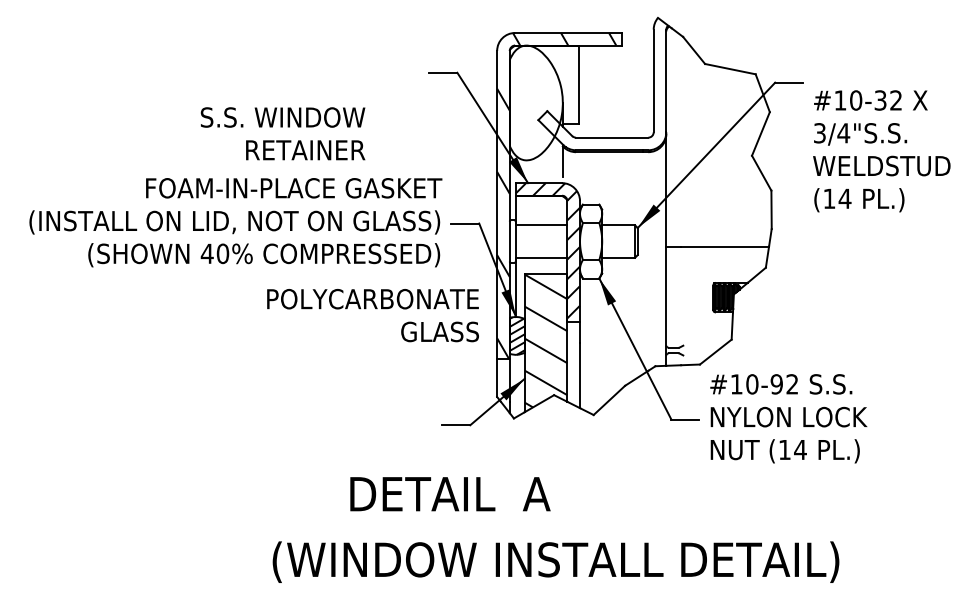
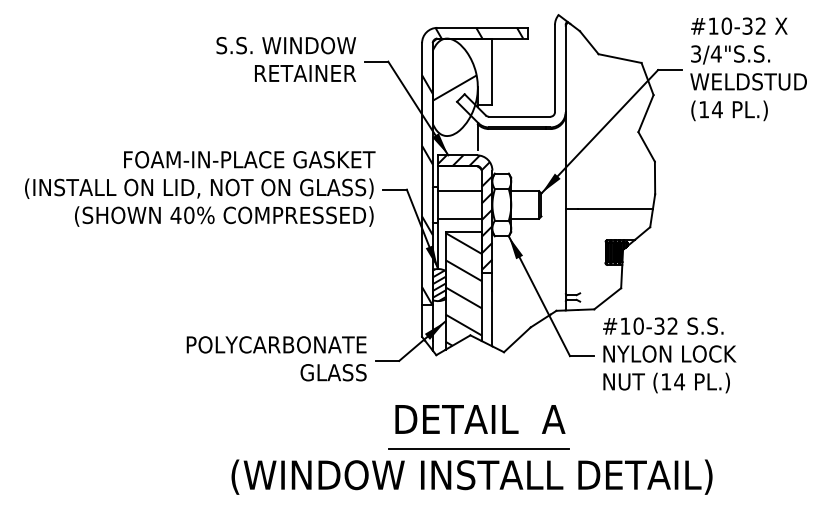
hatch: (535, 103) -> (454, 87), added
text: (283, 133) -> (286, 59), moved
text: (881, 151) -> (748, 69), moved
text: (372, 315) -> (276, 358), moved
text: (776, 383) -> (659, 325), #10-92 -> #10-32
text: (450, 494) -> (480, 419), moved
line: (564, 528) -> (479, 448), added

